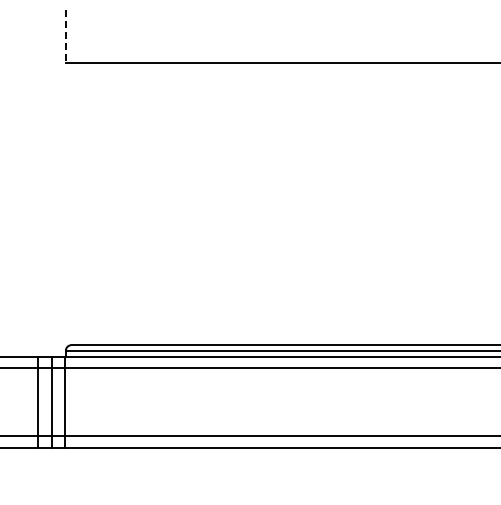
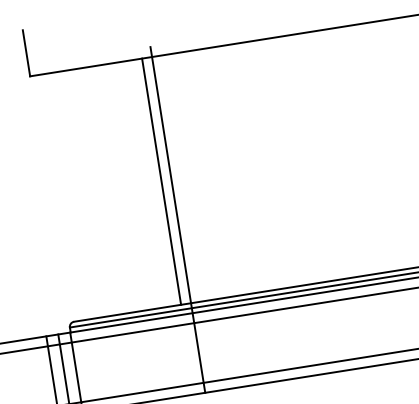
line: (65, 37) -> (26, 54), dashed -> solid
line: (194, 203) -> (161, 181), added
line: (205, 249) -> (177, 219), added

